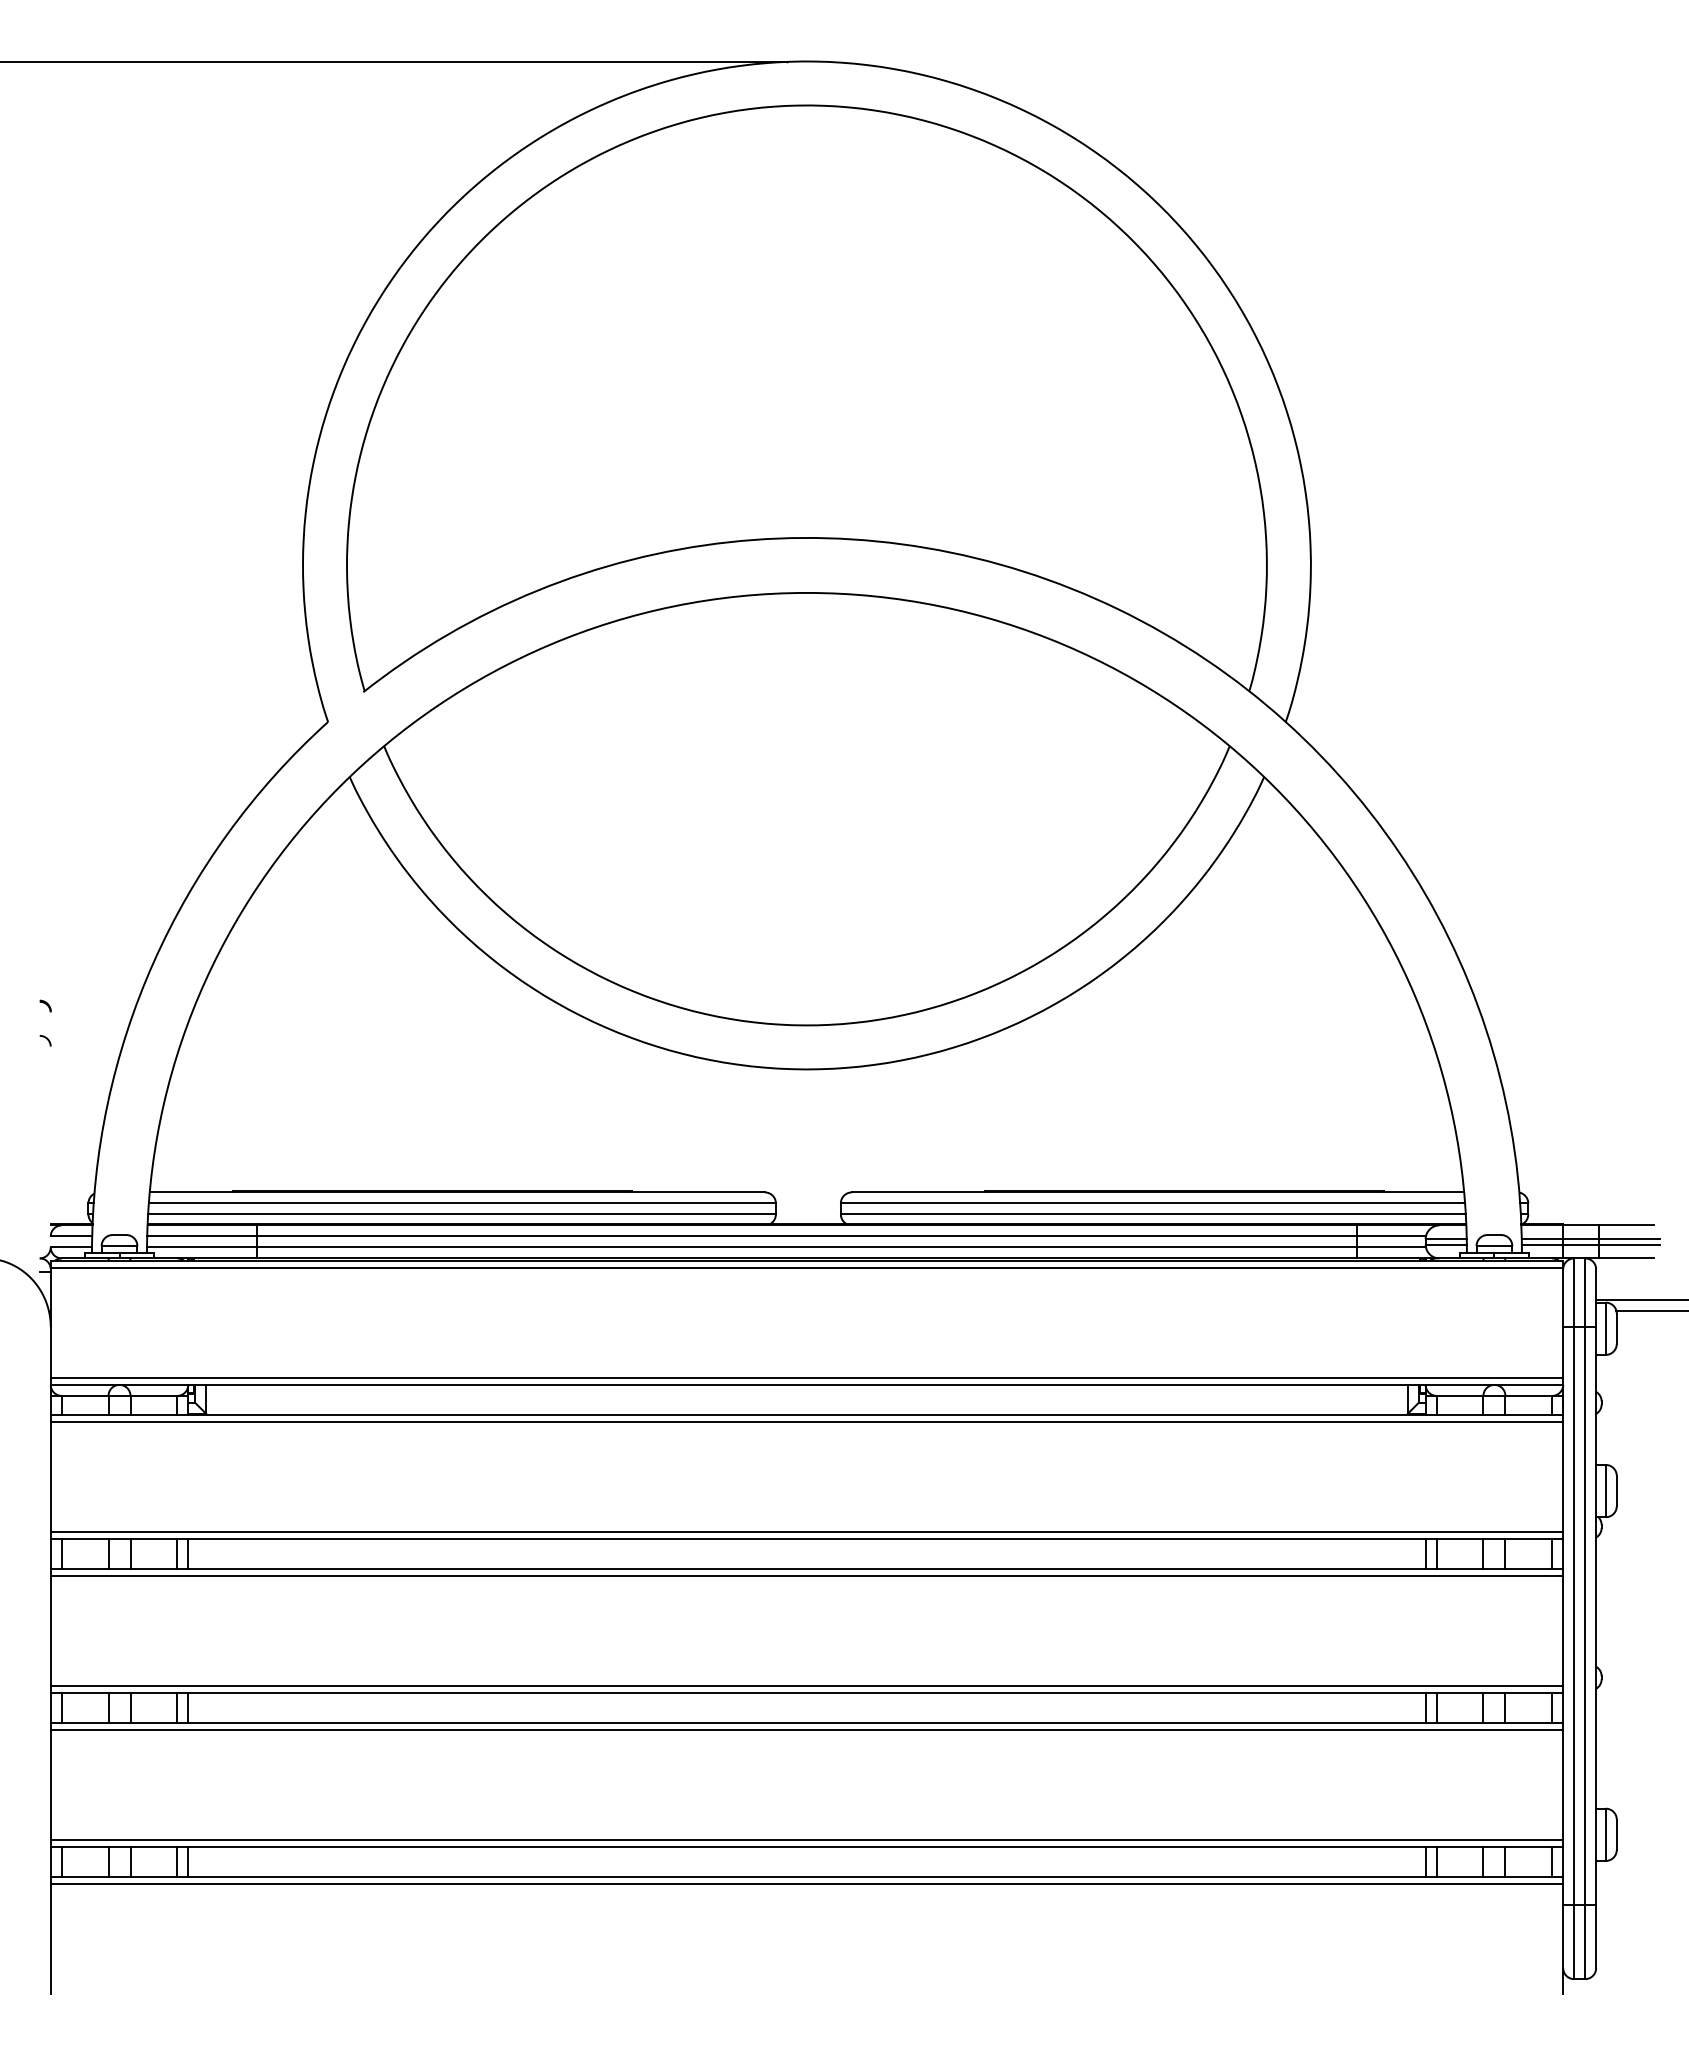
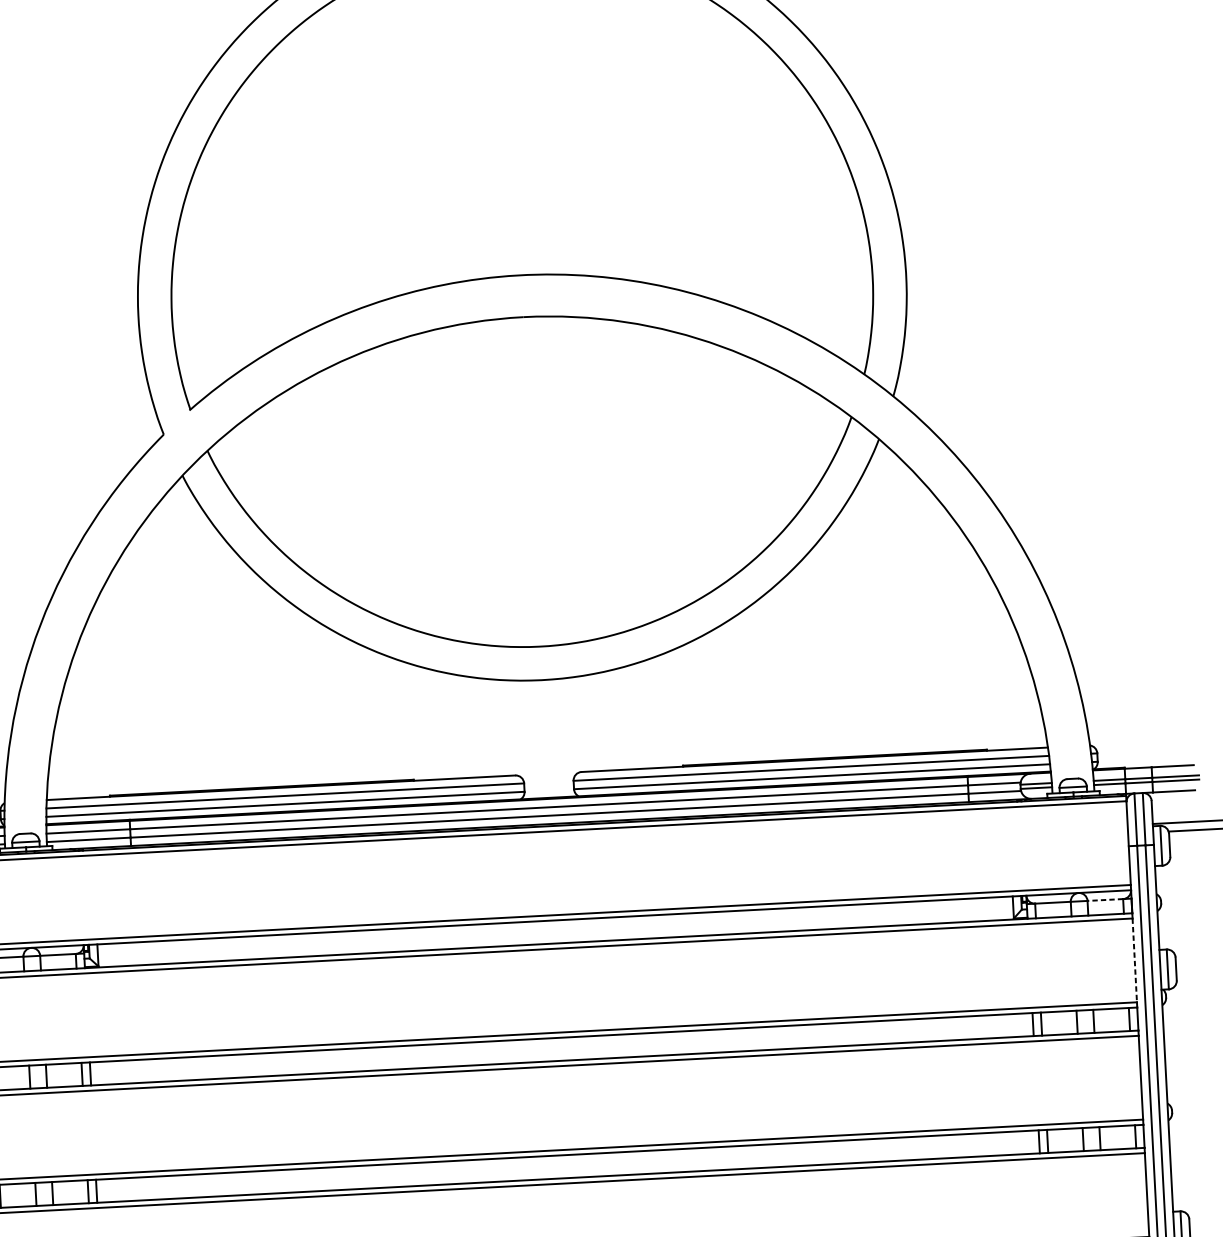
line: (1528, 1395) -> (1105, 899), solid -> dashed
line: (1563, 1477) -> (1135, 960), solid -> dashed

